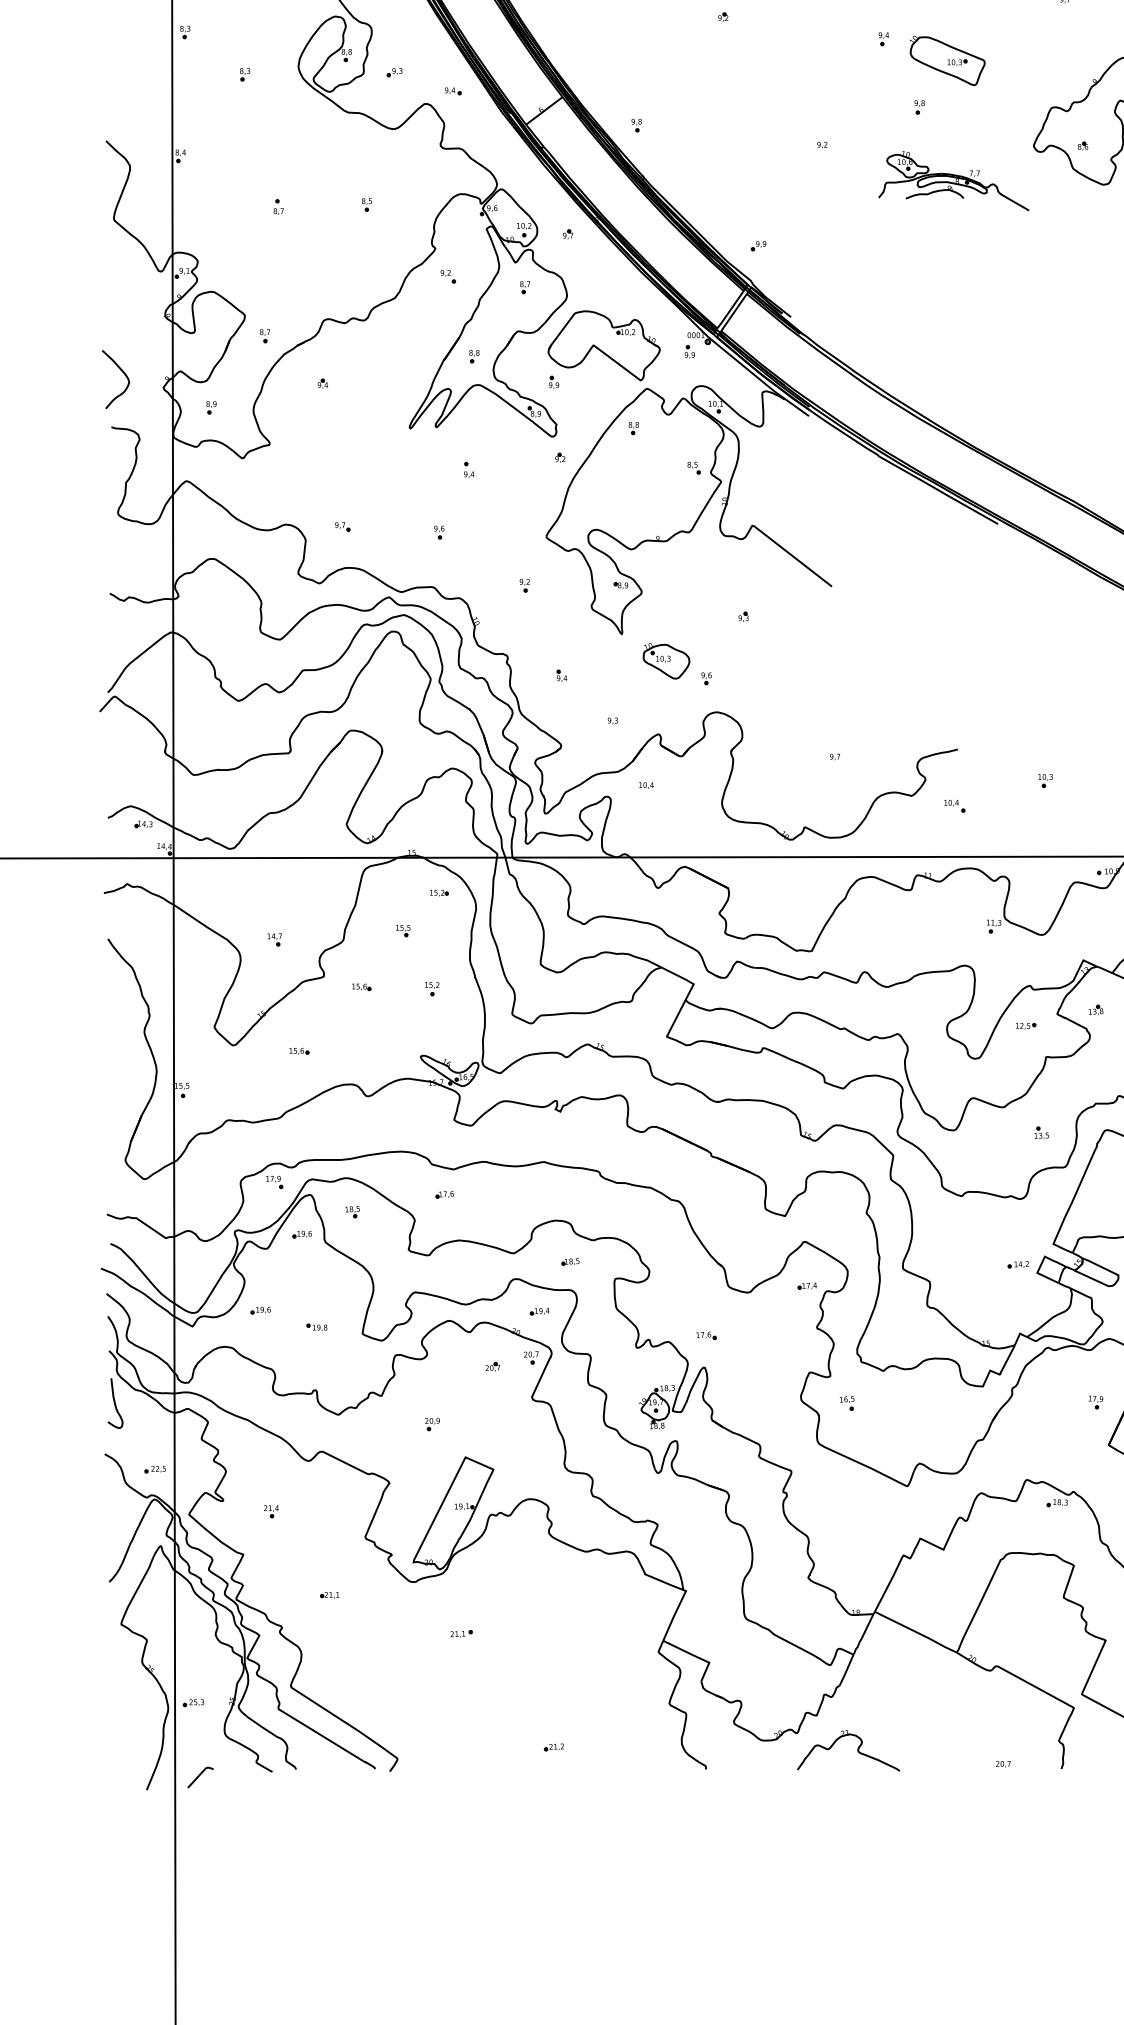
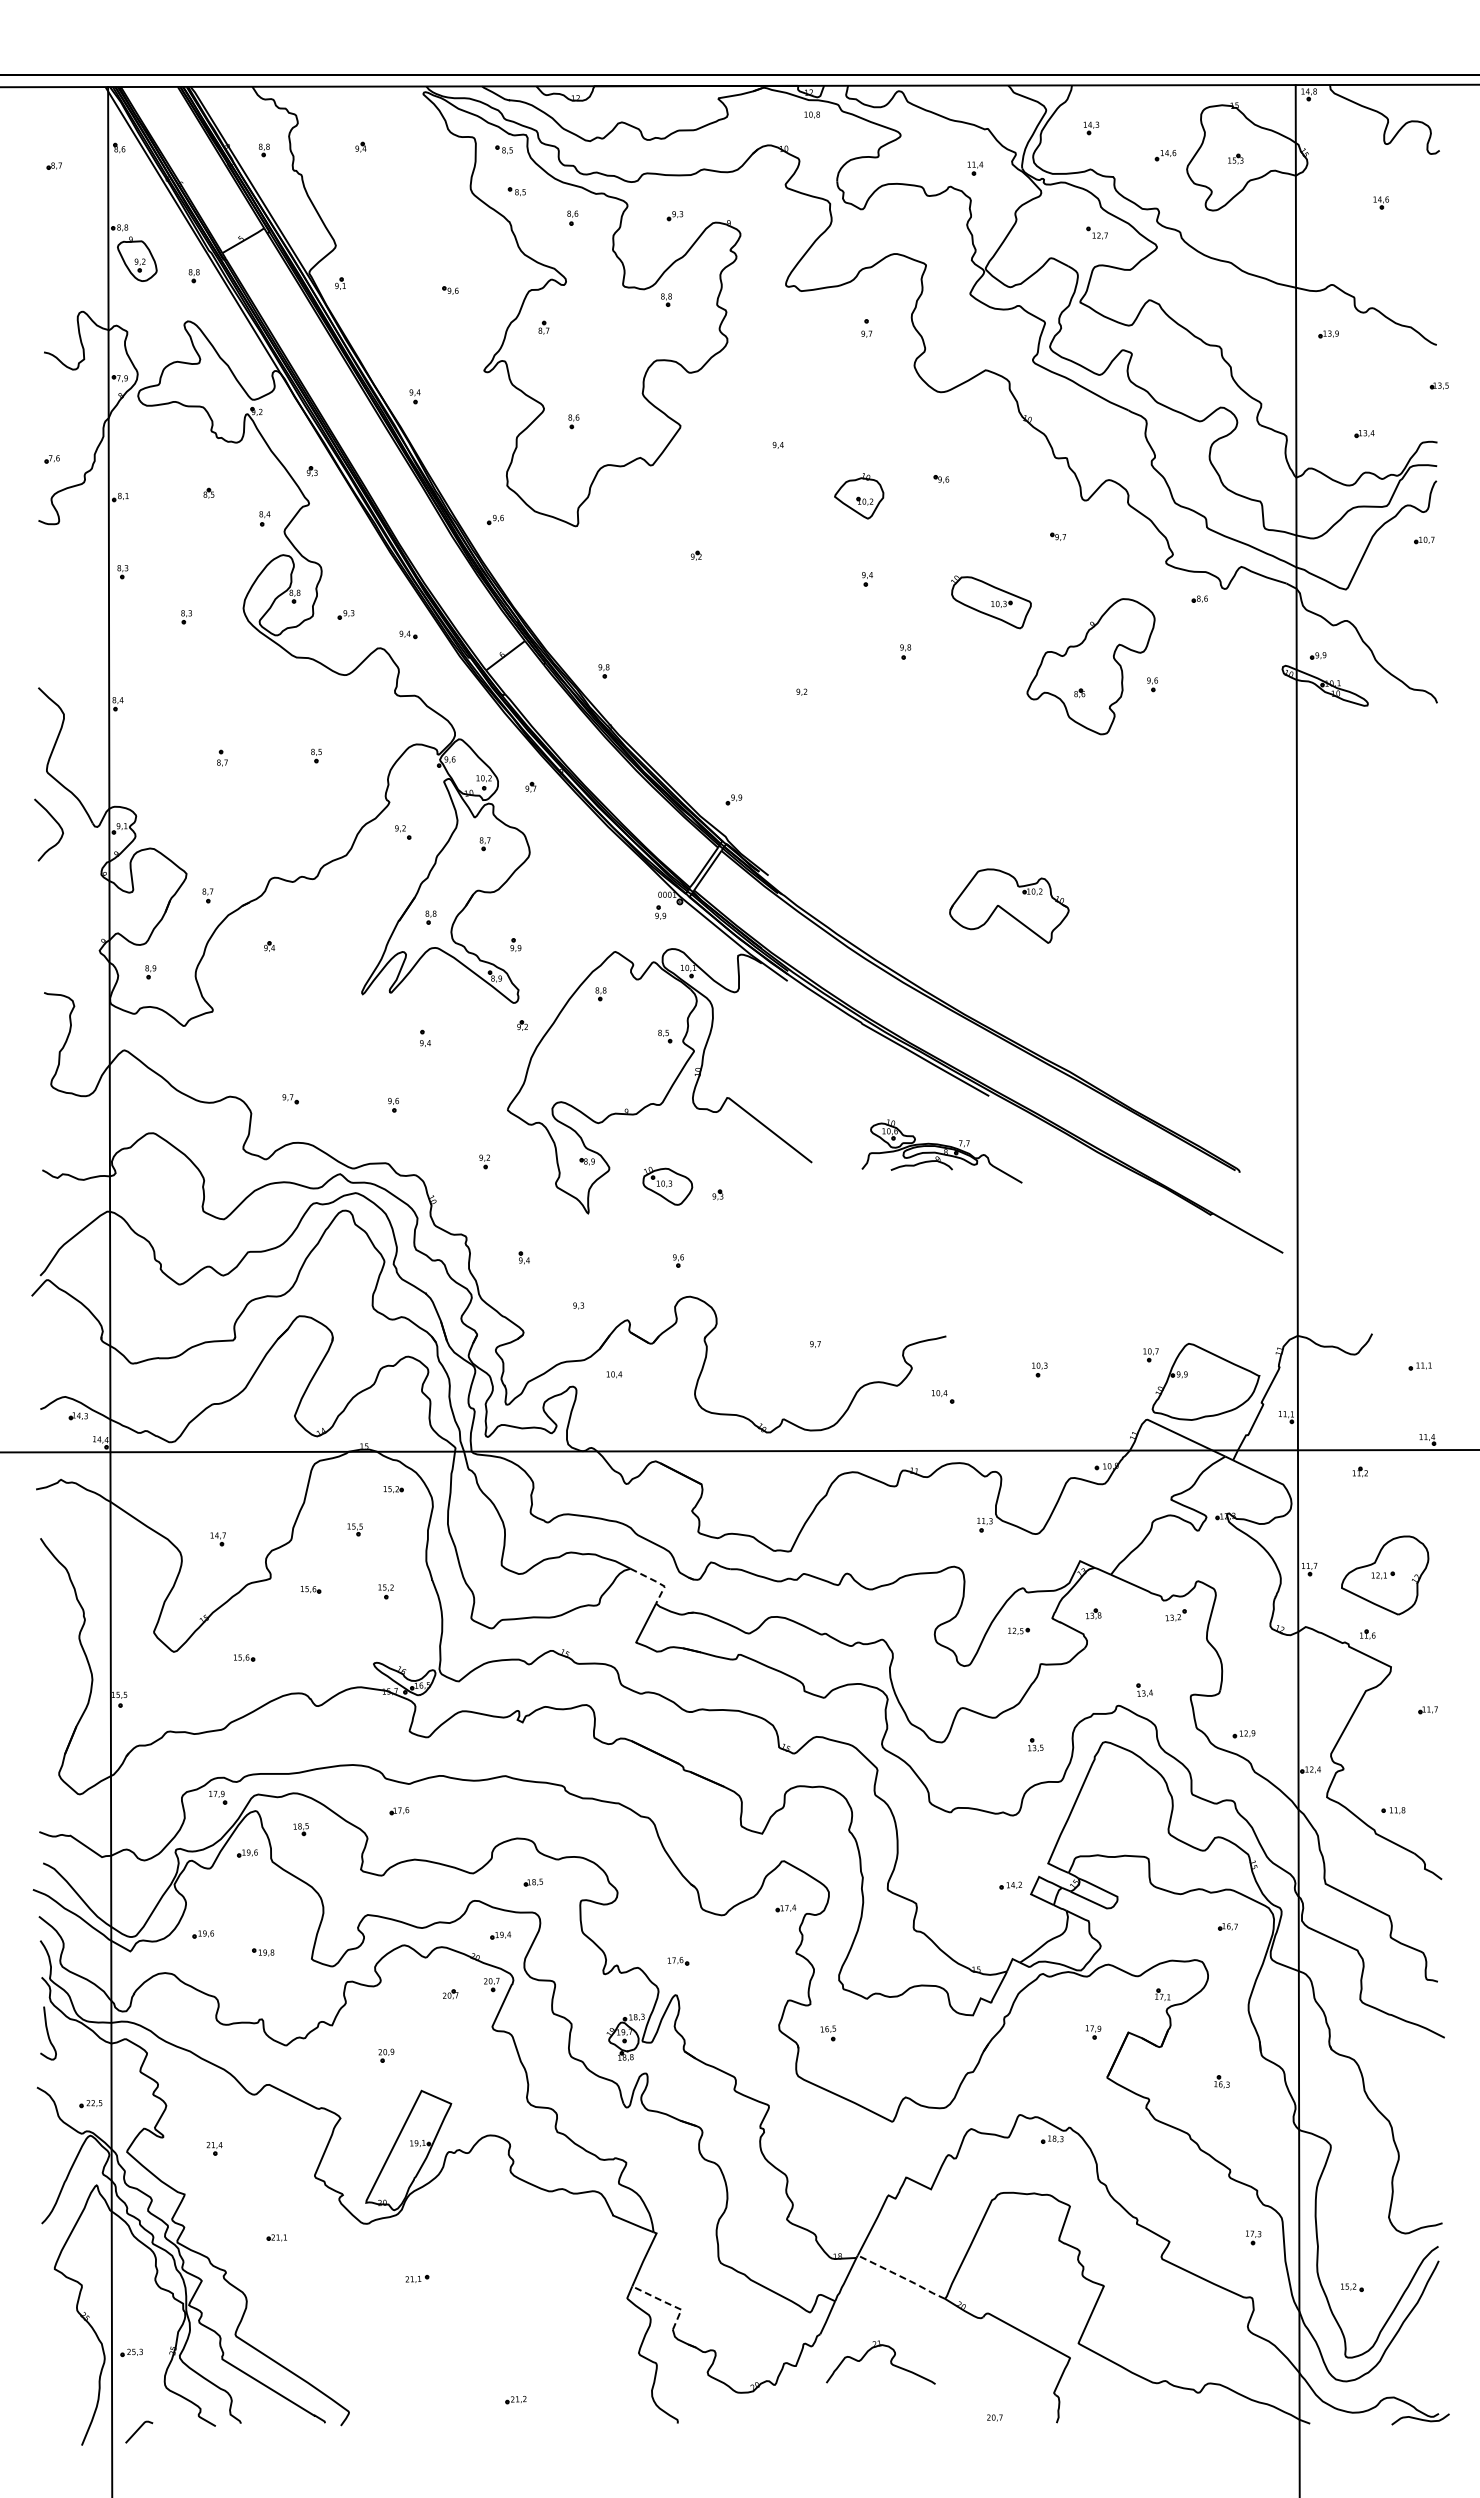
part: (947, 60) -> (991, 602), moved
part: (953, 181) -> (941, 1151), moved
part: (604, 345) -> (1009, 905), moved
curve: (122, 372) -> (55, 822), moved
part: (666, 660) -> (667, 1185), moved
line: (685, 980) -> (656, 1582), solid -> dashed
line: (916, 1632) -> (902, 2277), solid -> dashed
line: (695, 1655) -> (666, 2302), solid -> dashed
part: (857, 1750) -> (890, 2362), moved

